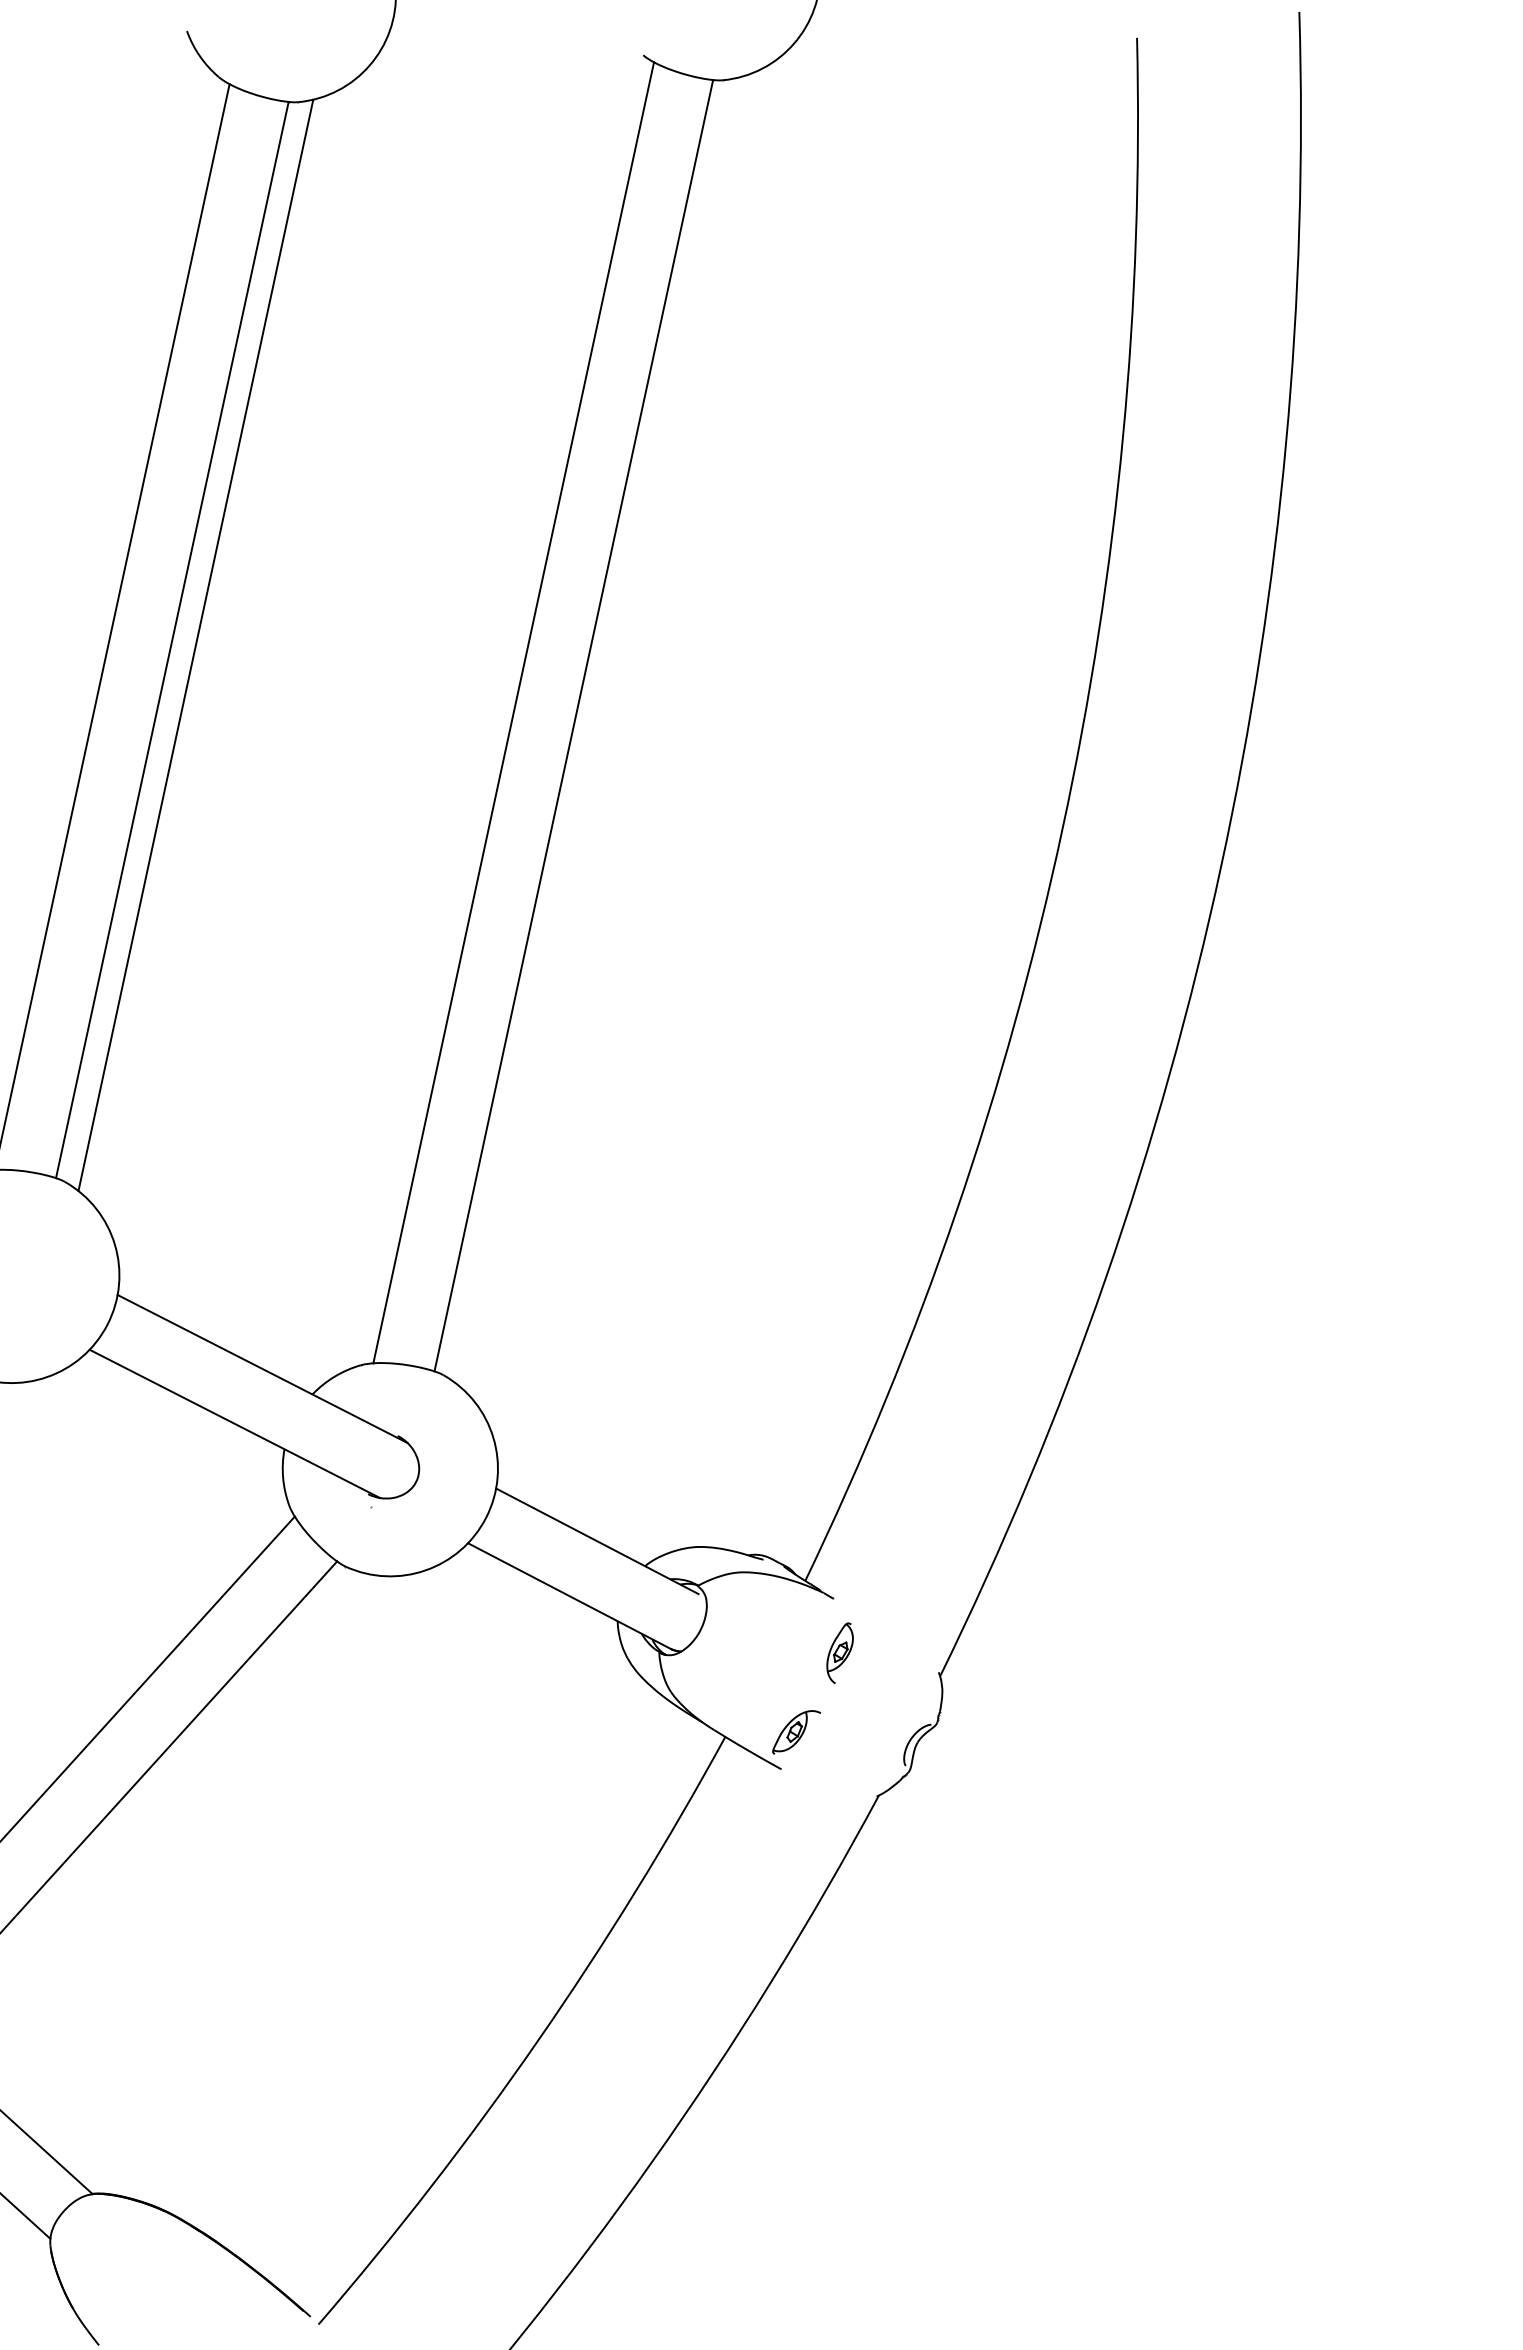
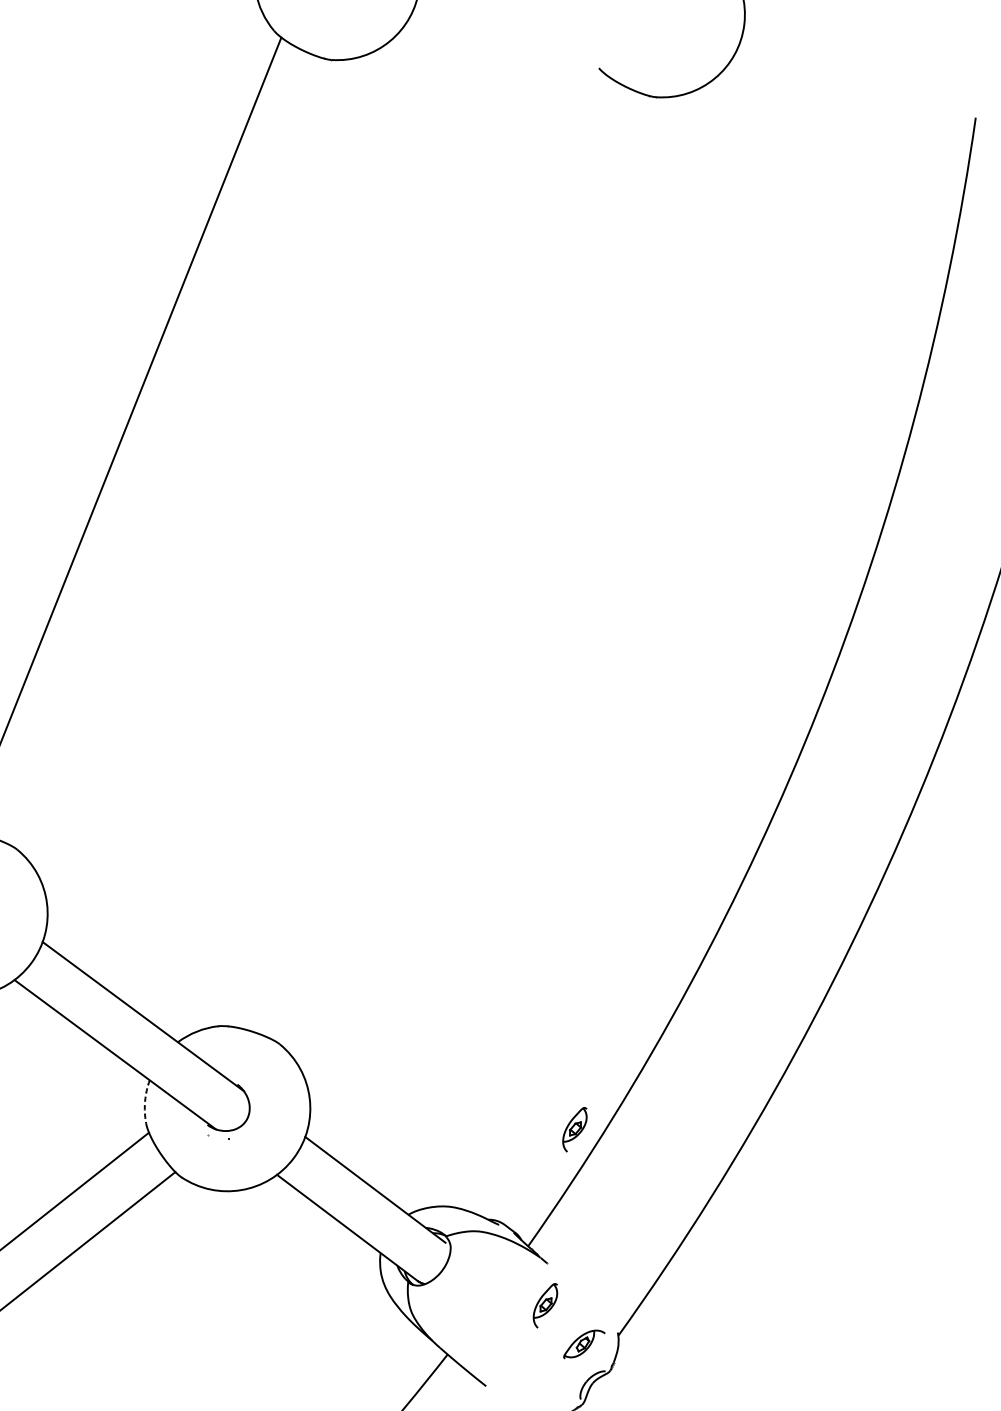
line: (172, 639) -> (167, 451), removed
line: (195, 645) -> (184, 459), removed
line: (513, 712) -> (417, 550), removed
line: (573, 725) -> (460, 567), removed
part: (839, 1421) -> (574, 1129), added
arc: (283, 1477) -> (145, 1101), solid -> dashed
part: (796, 1732) -> (584, 1345), moved

